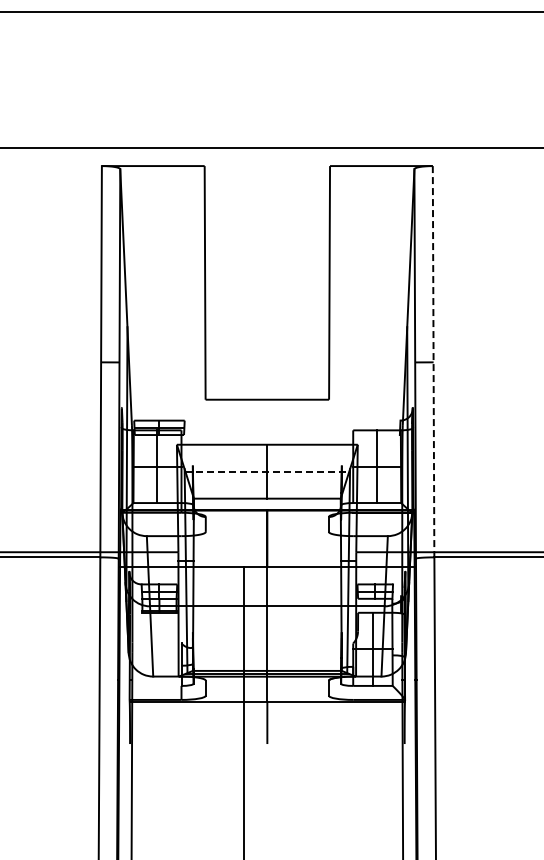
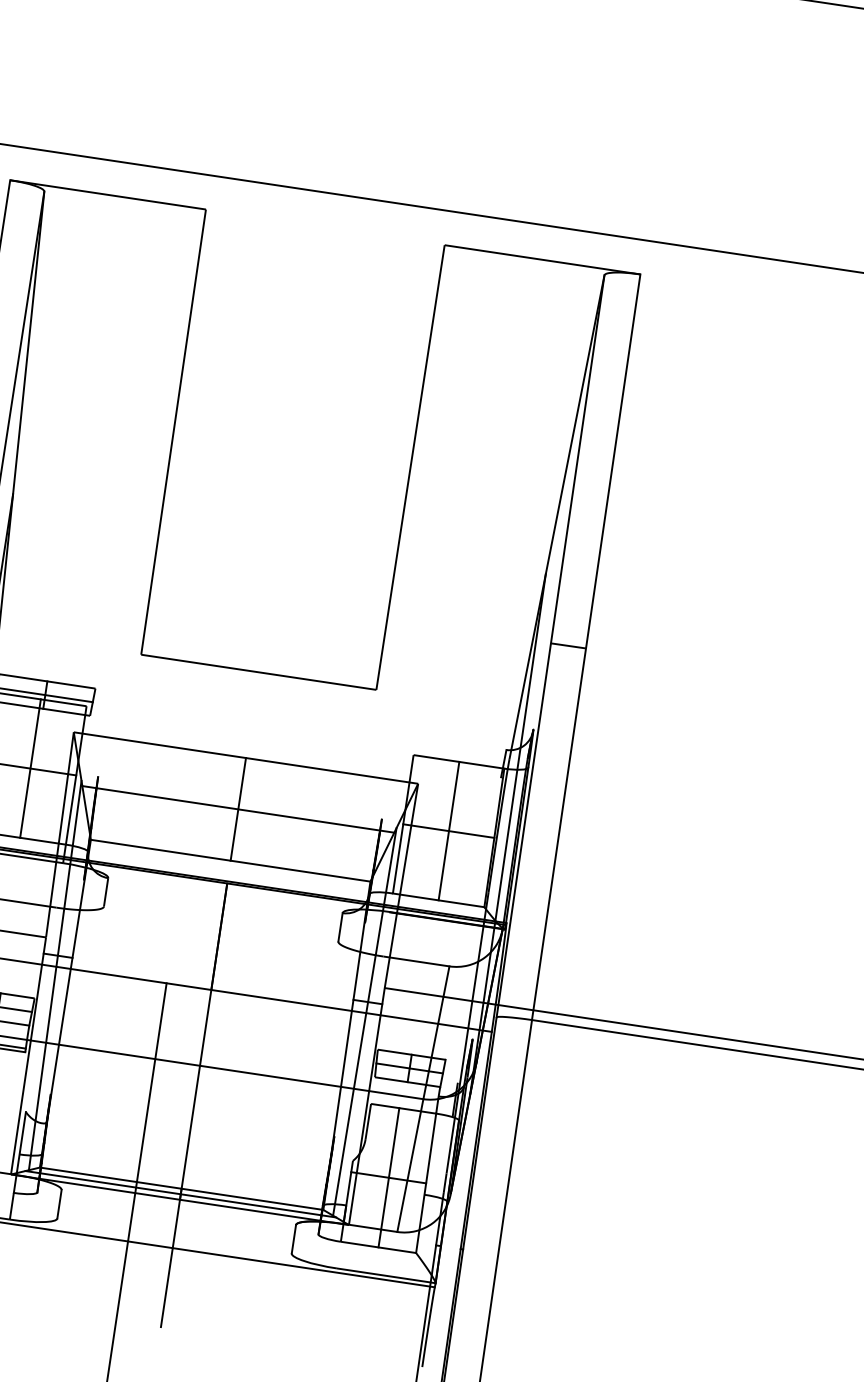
line: (433, 361) -> (586, 646), dashed -> solid
line: (267, 471) -> (238, 809), dashed -> solid

